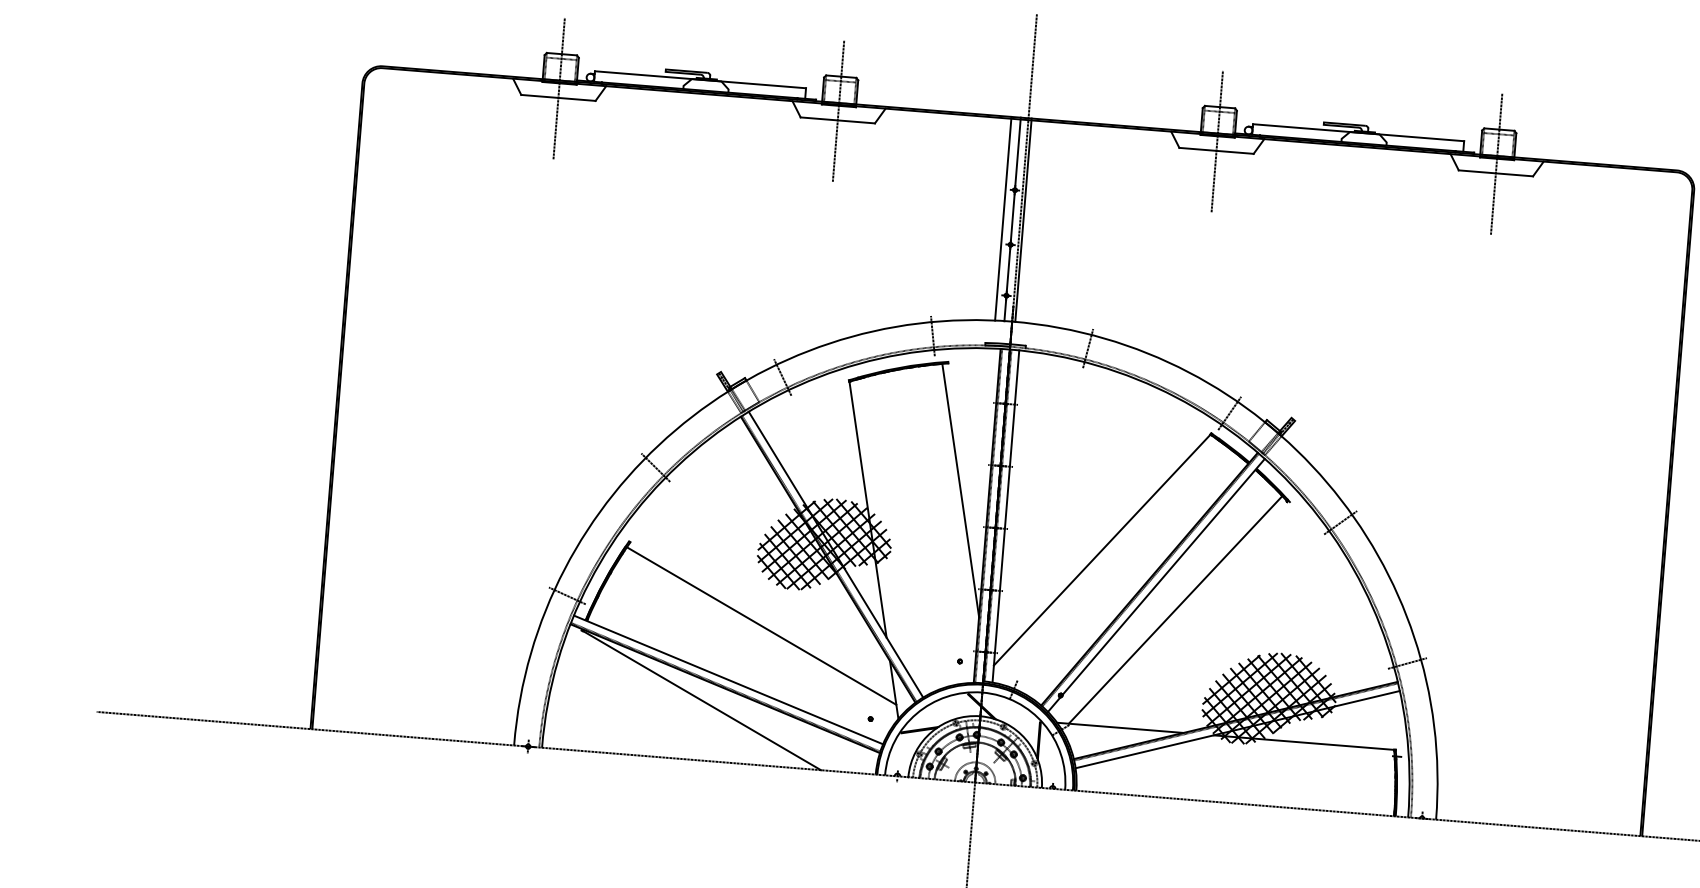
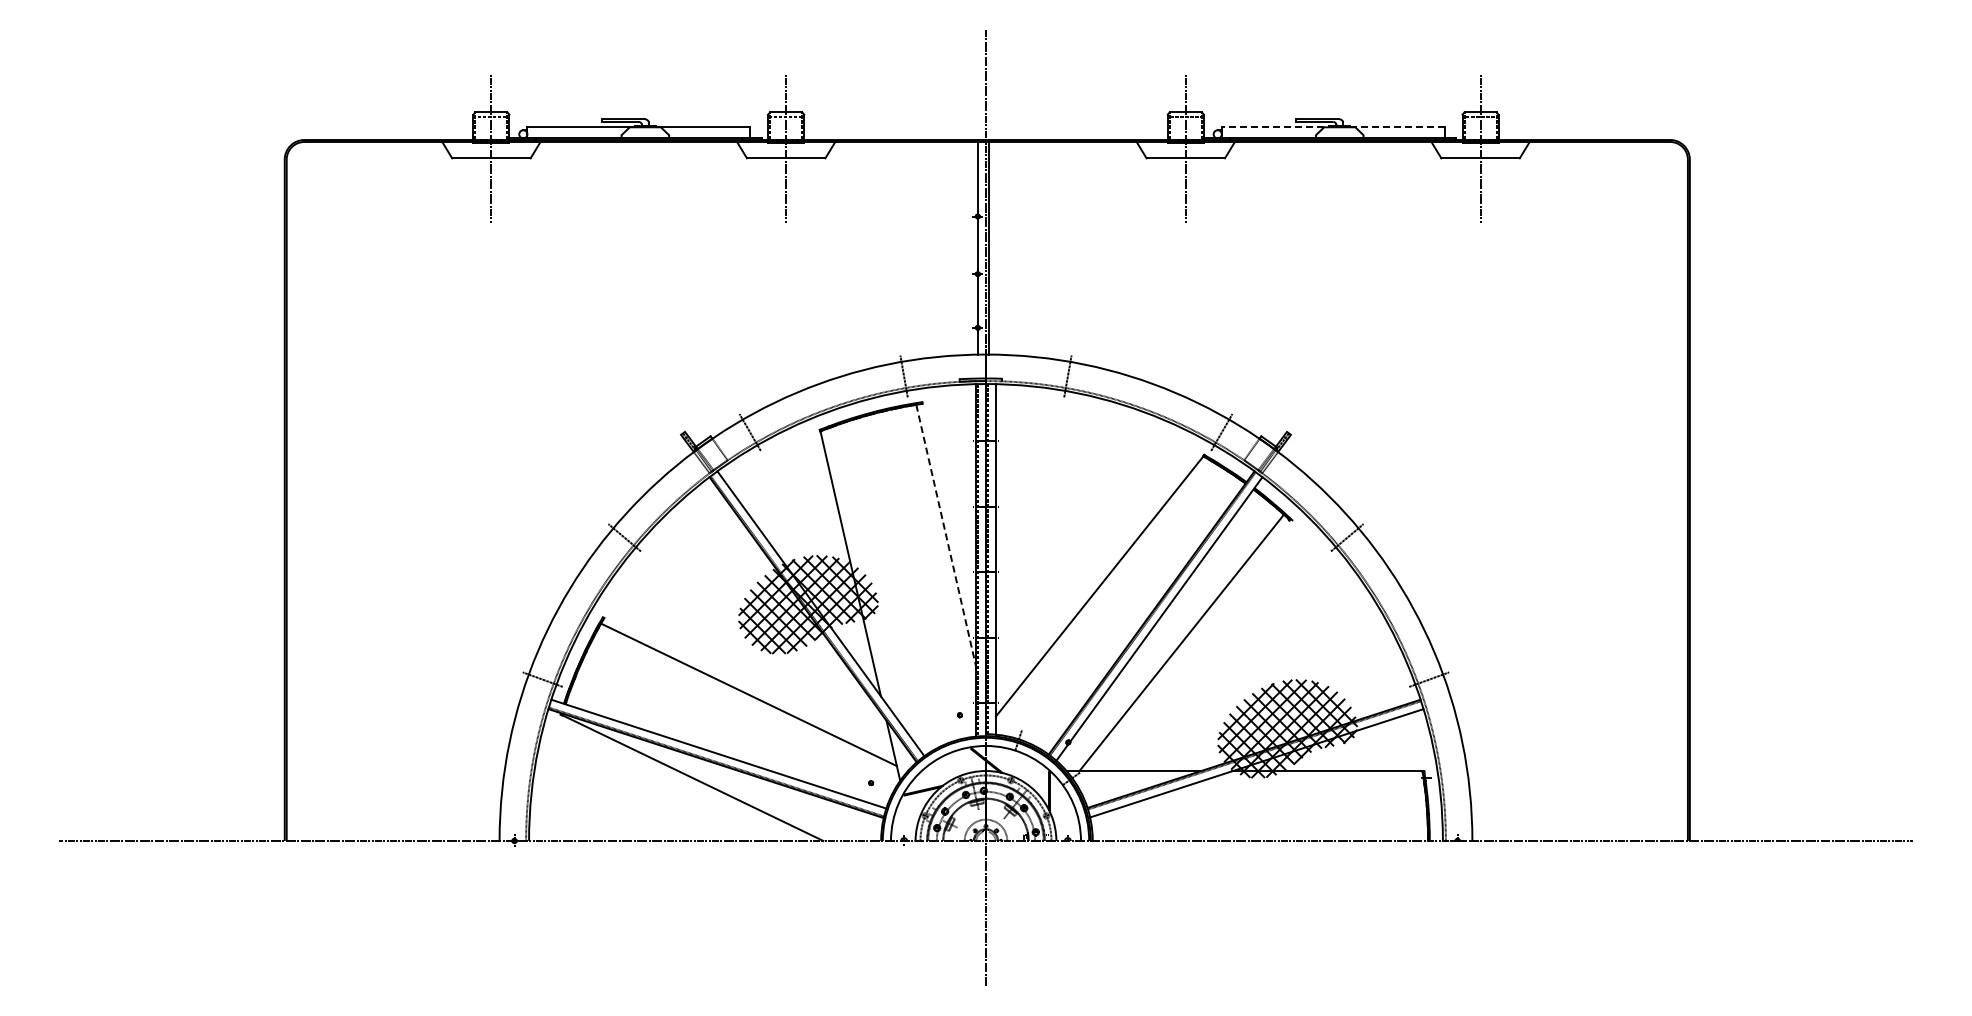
line: (1357, 132) -> (1332, 127), solid -> dashed
line: (1002, 218) -> (967, 247), removed
line: (960, 491) -> (946, 536), solid -> dashed

